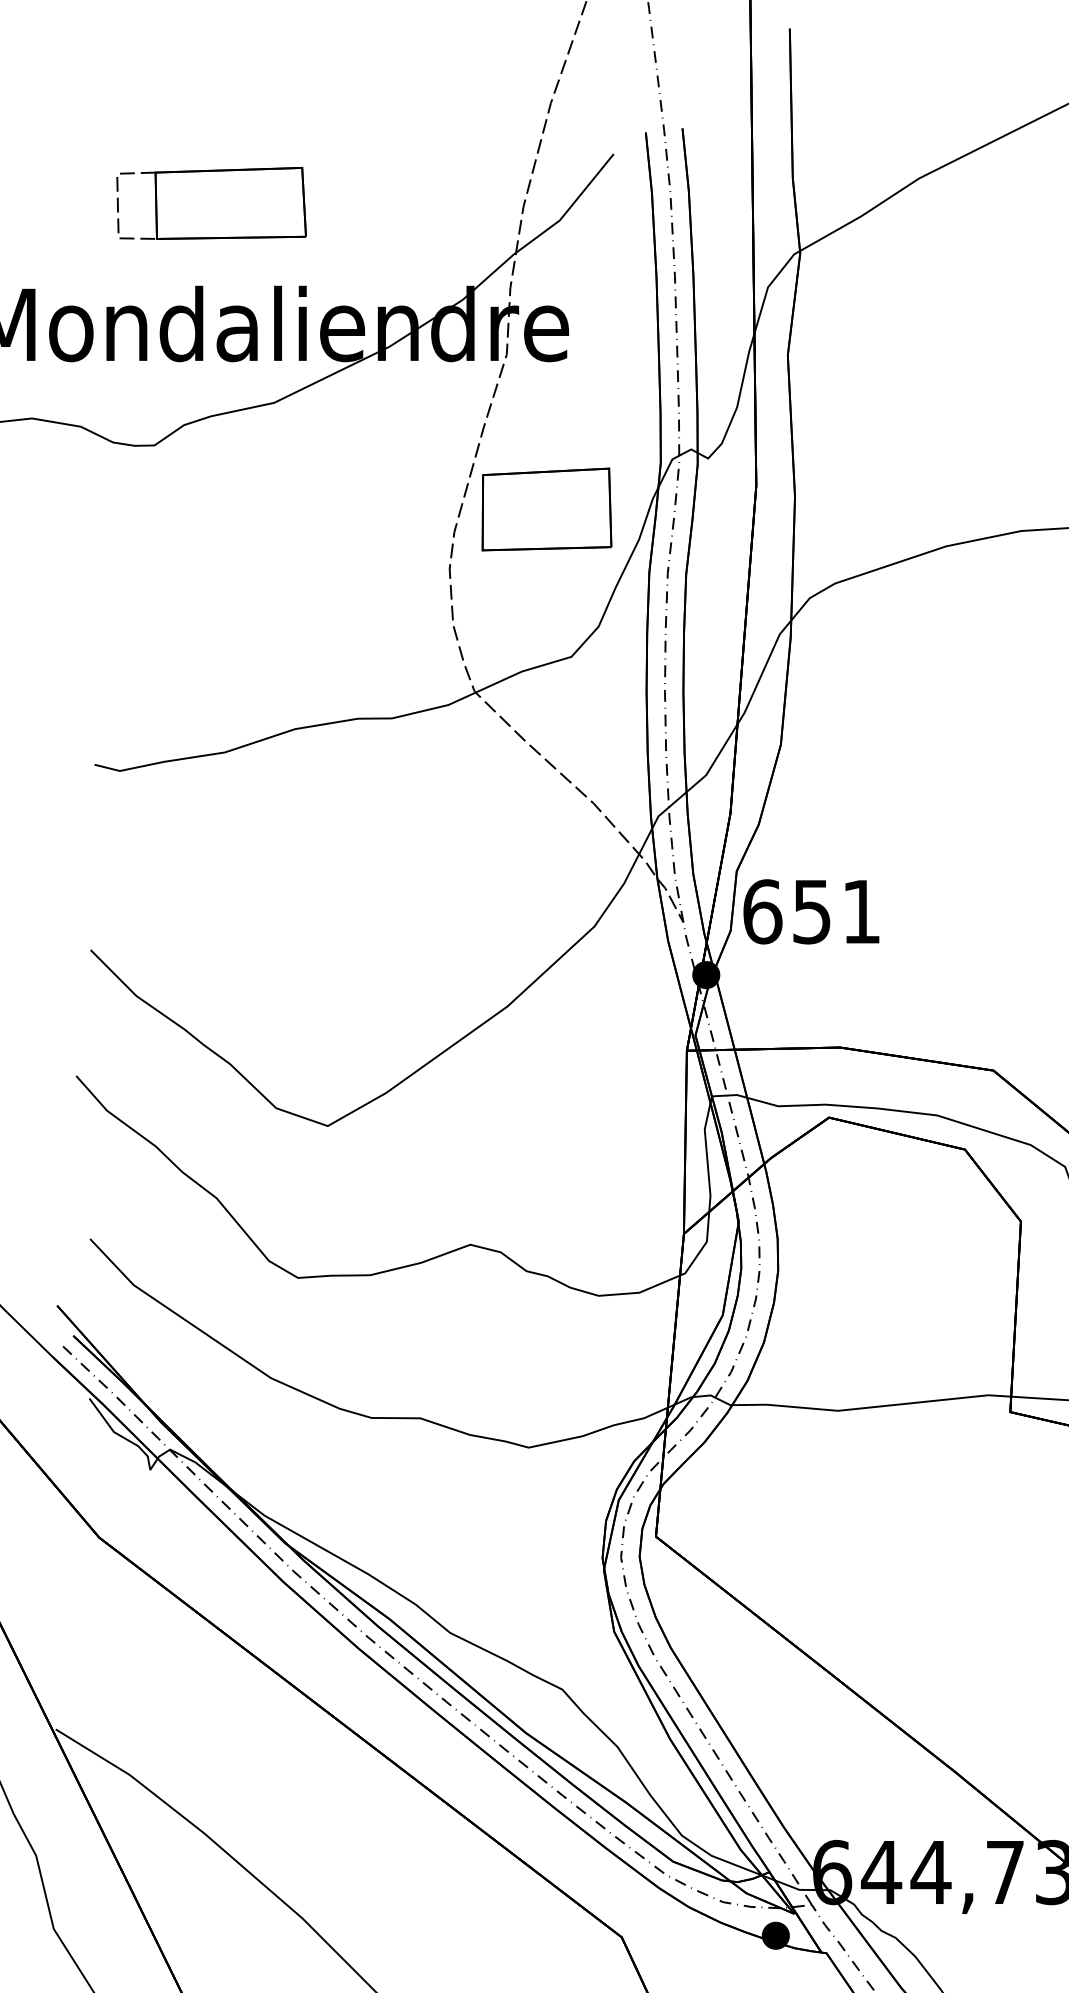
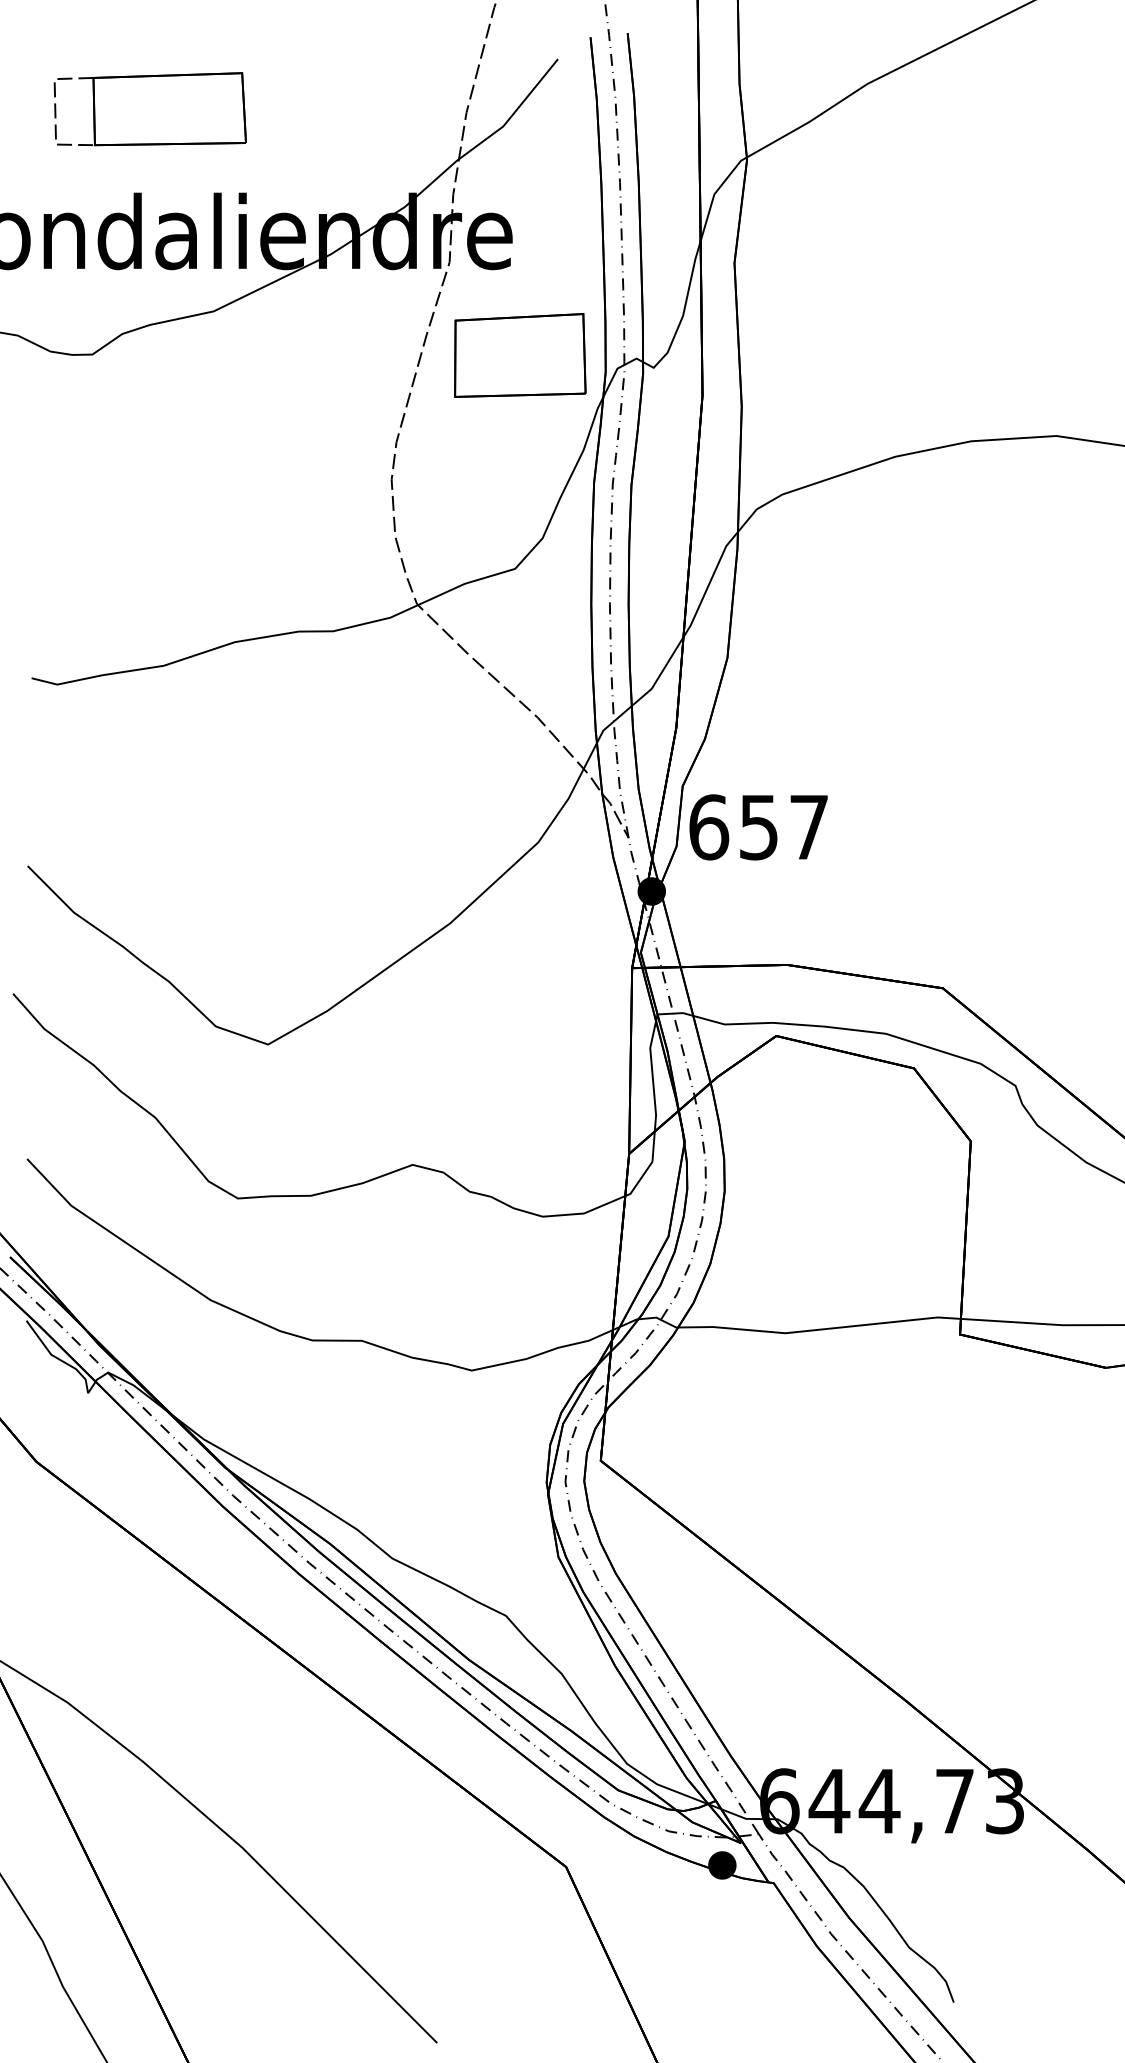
part: (547, 509) -> (520, 355), moved
text: (860, 911) -> (808, 827), 651 -> 657

